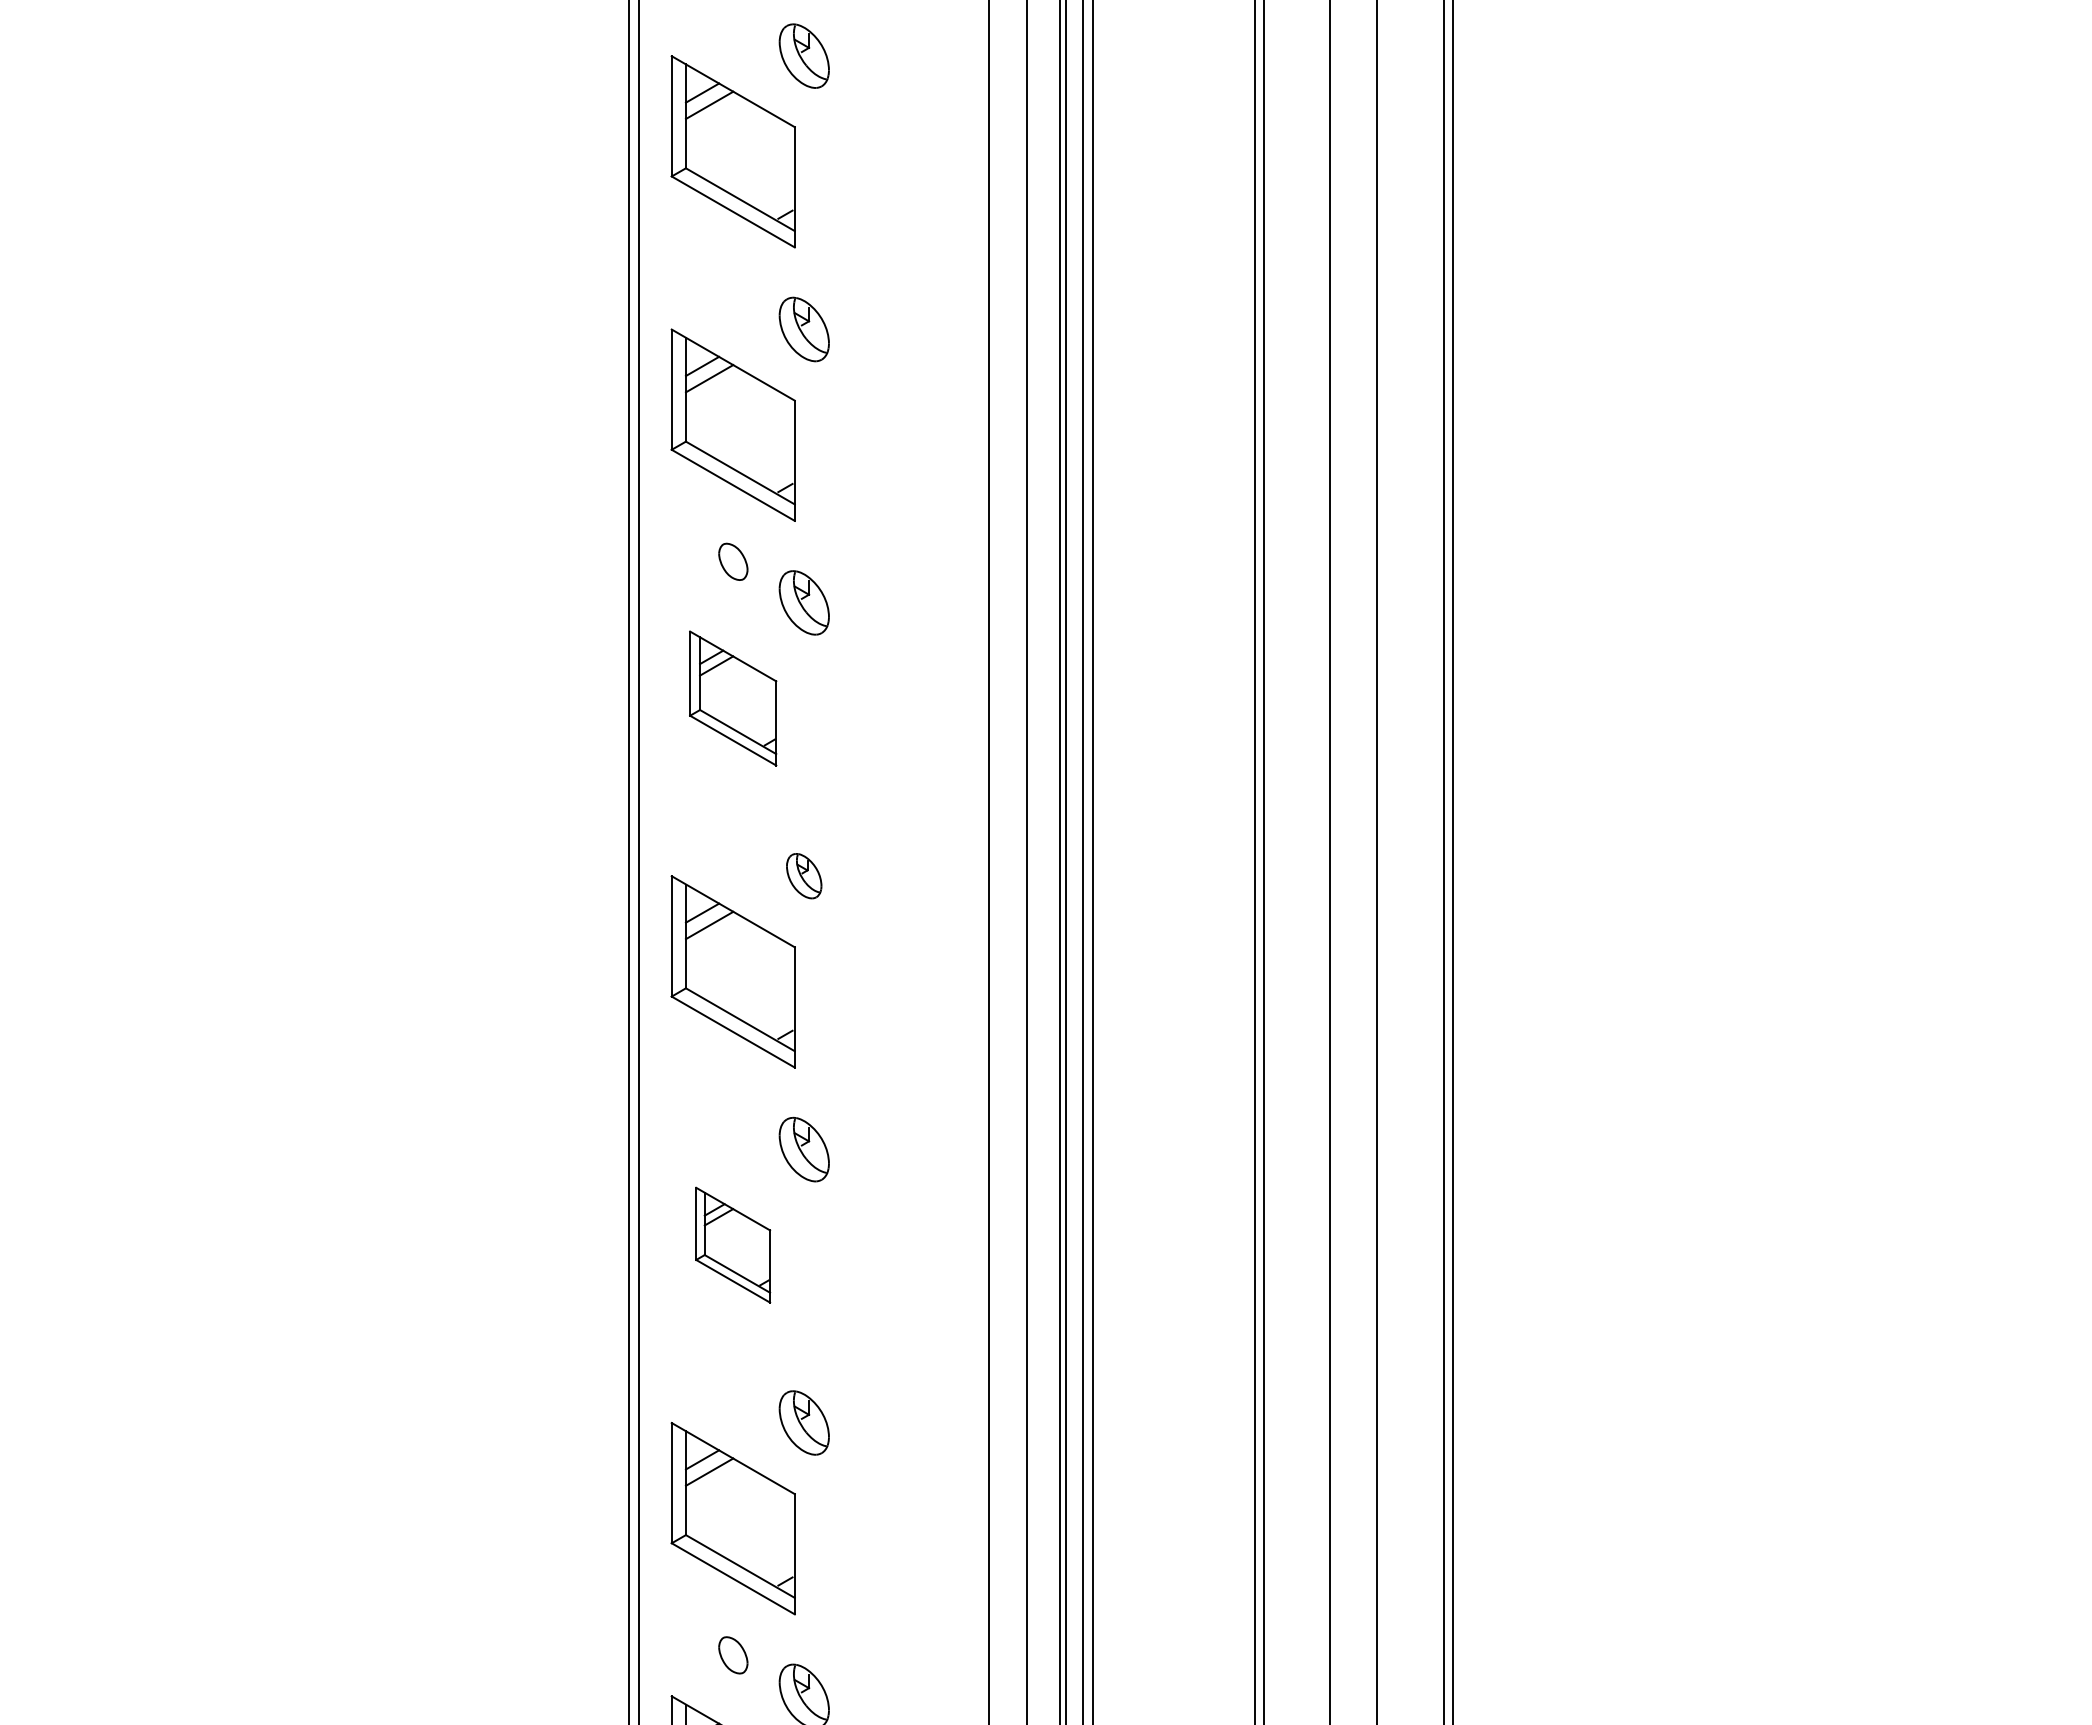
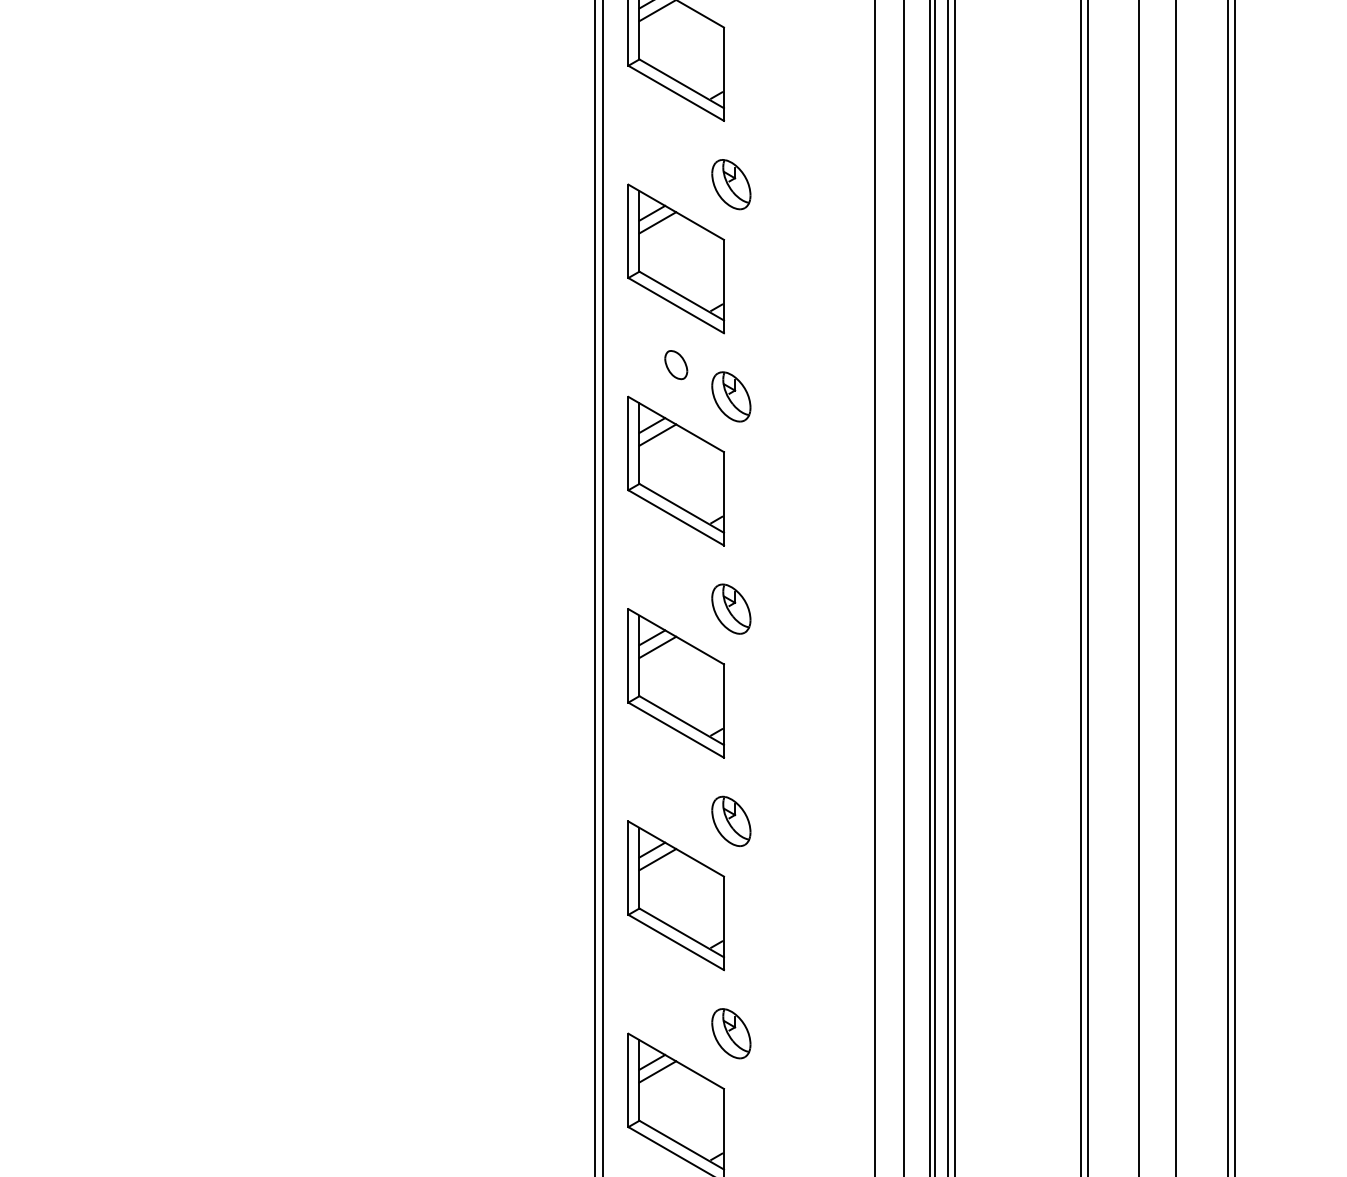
part: (732, 698) -> (675, 471), size x1.43
part: (803, 875) -> (730, 608), size x1.43
part: (732, 1244) -> (675, 895), size x1.67

